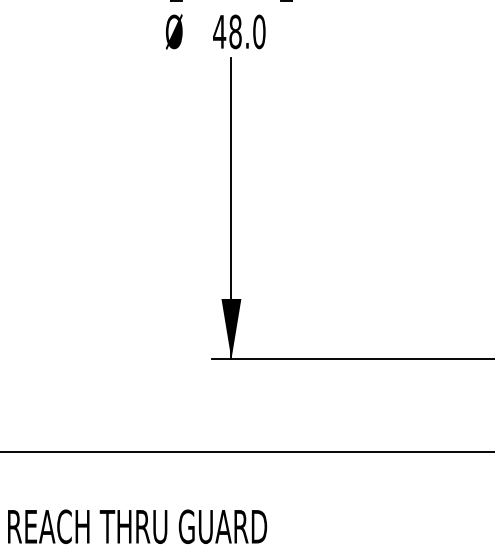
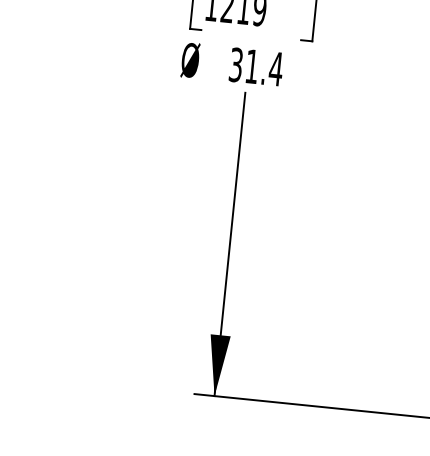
text: (239, 31) -> (256, 66), 48.0 -> 31.4

